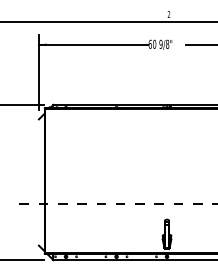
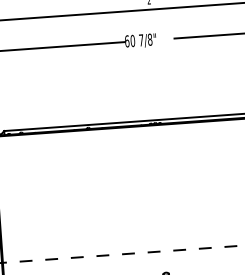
text: (160, 44) -> (140, 40), 9/8" -> 7/8"

